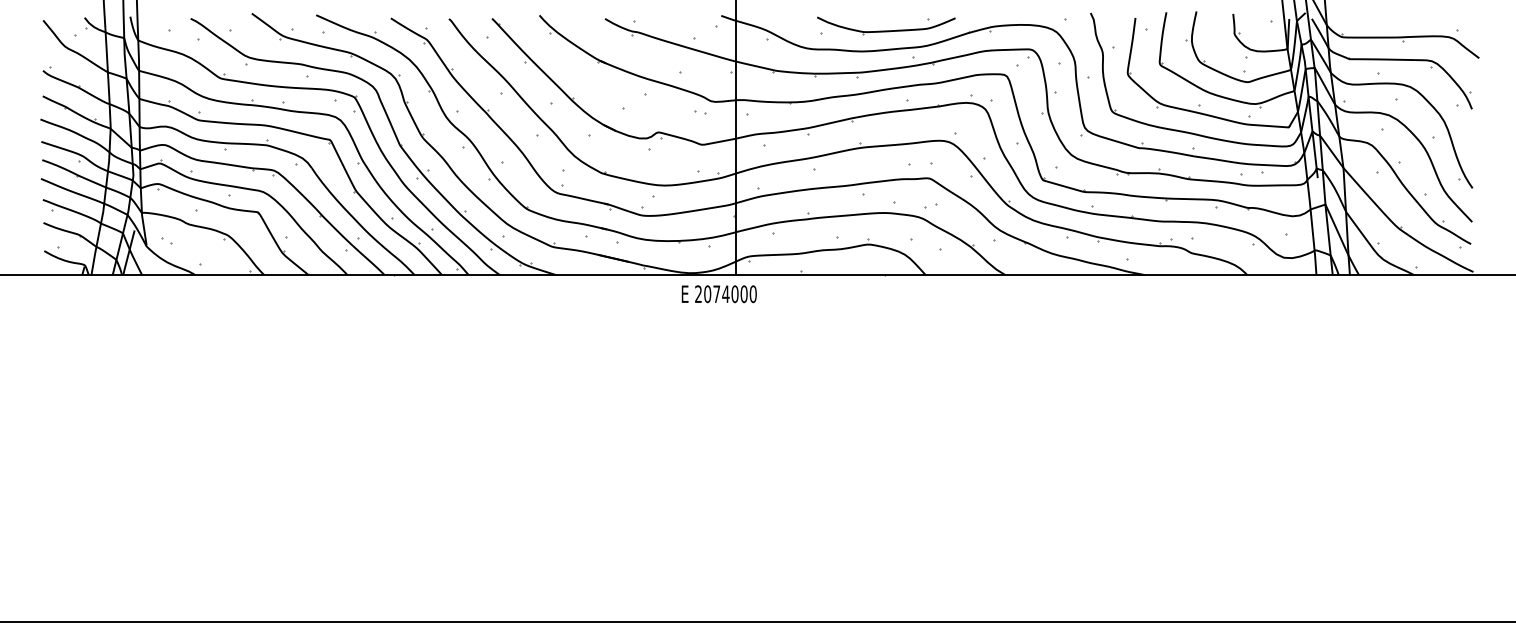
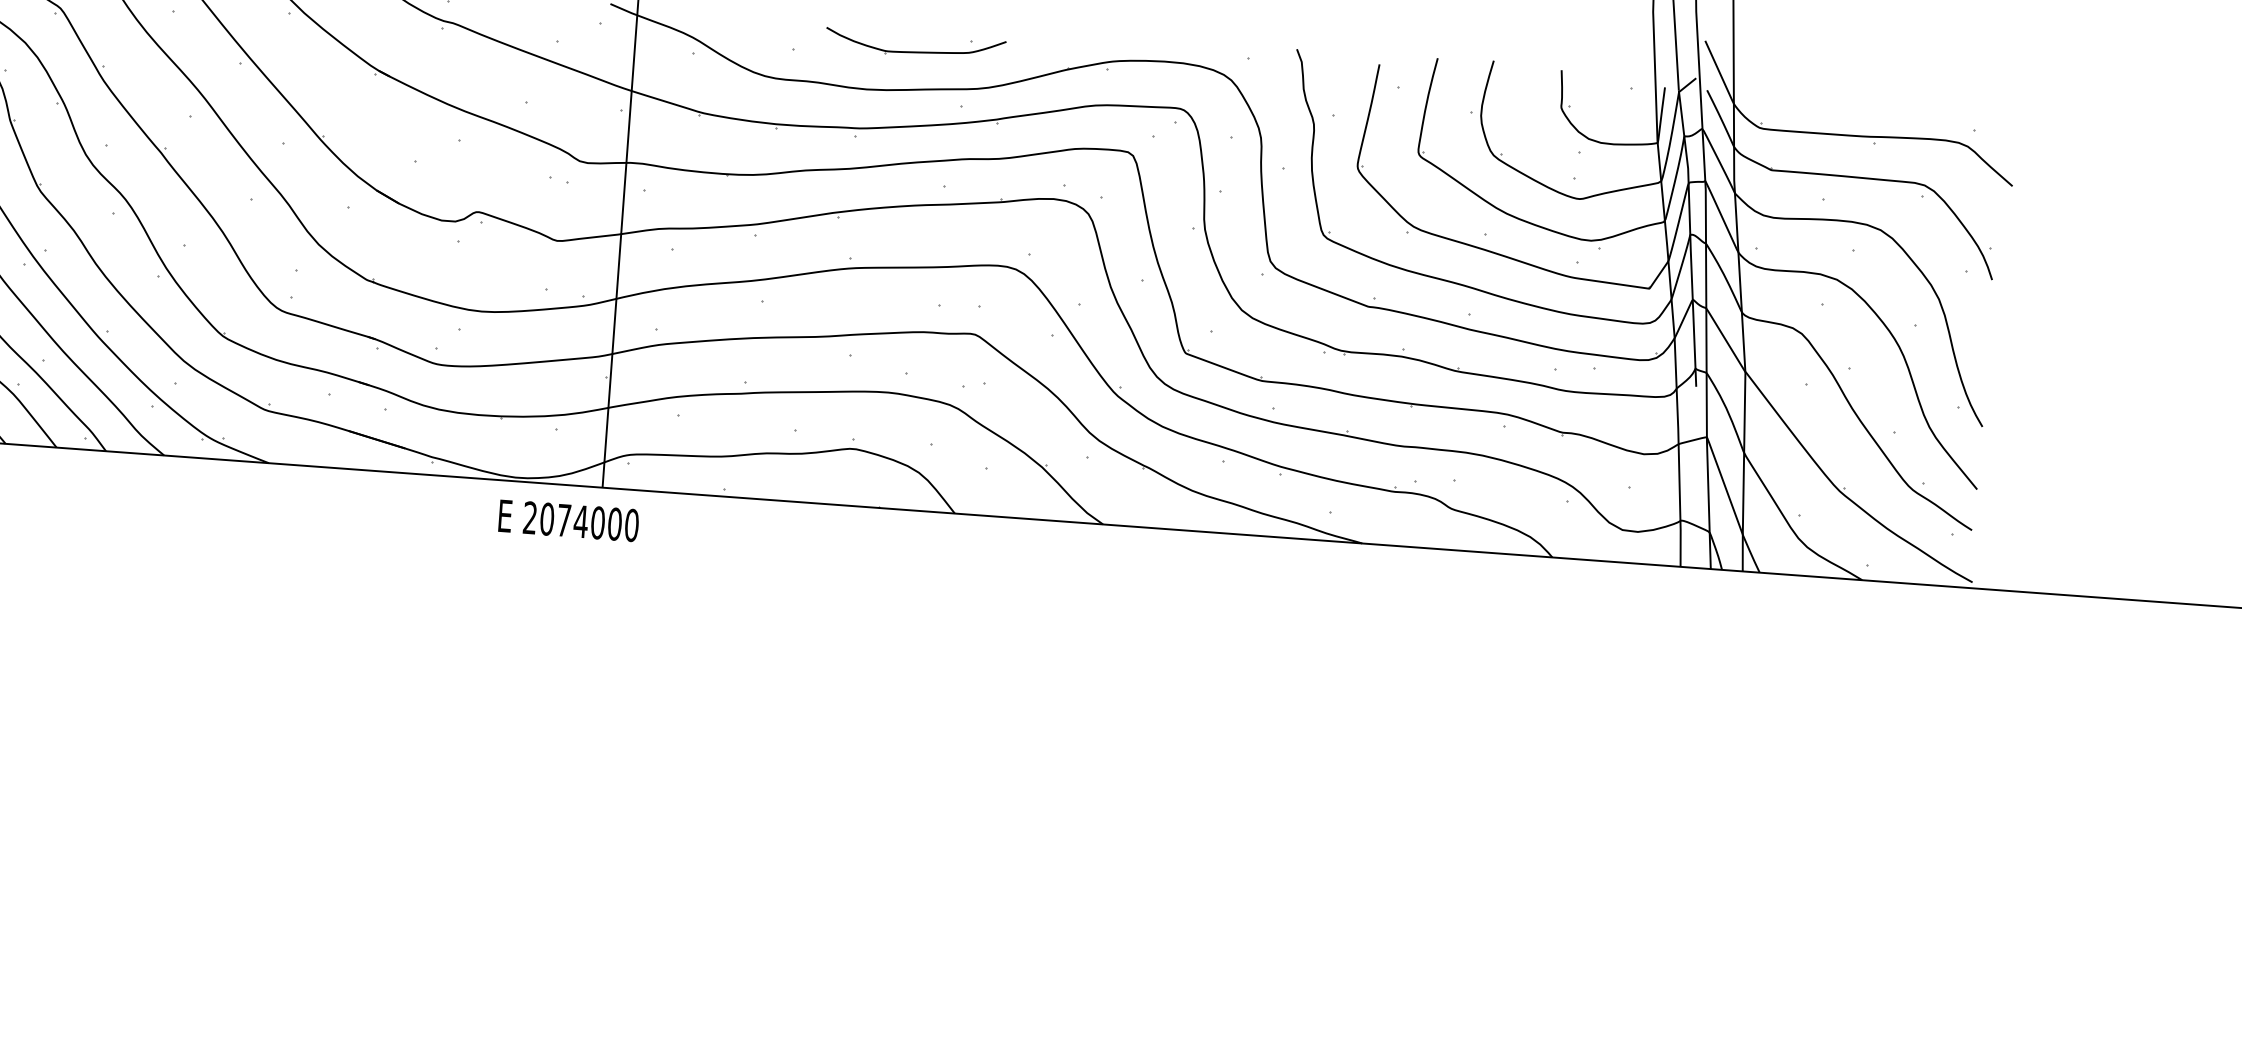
part: (886, 25) -> (916, 44), size x0.7

